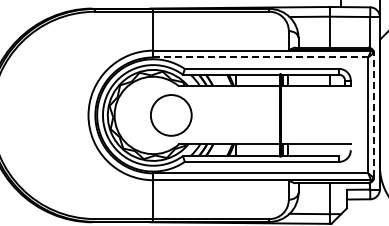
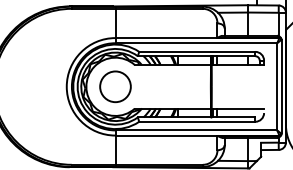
line: (261, 57) -> (196, 43), dashed -> solid
circle: (171, 115) -> (115, 86), moved
line: (374, 115) -> (281, 86), dashed -> solid

